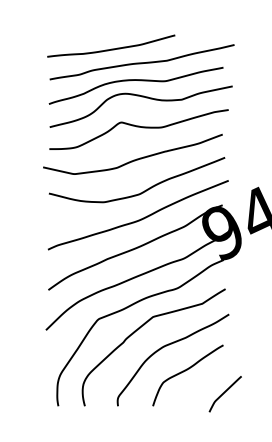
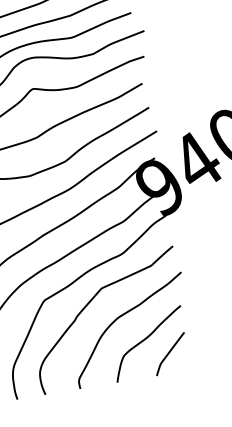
curve: (224, 393) -> (169, 353), moved

